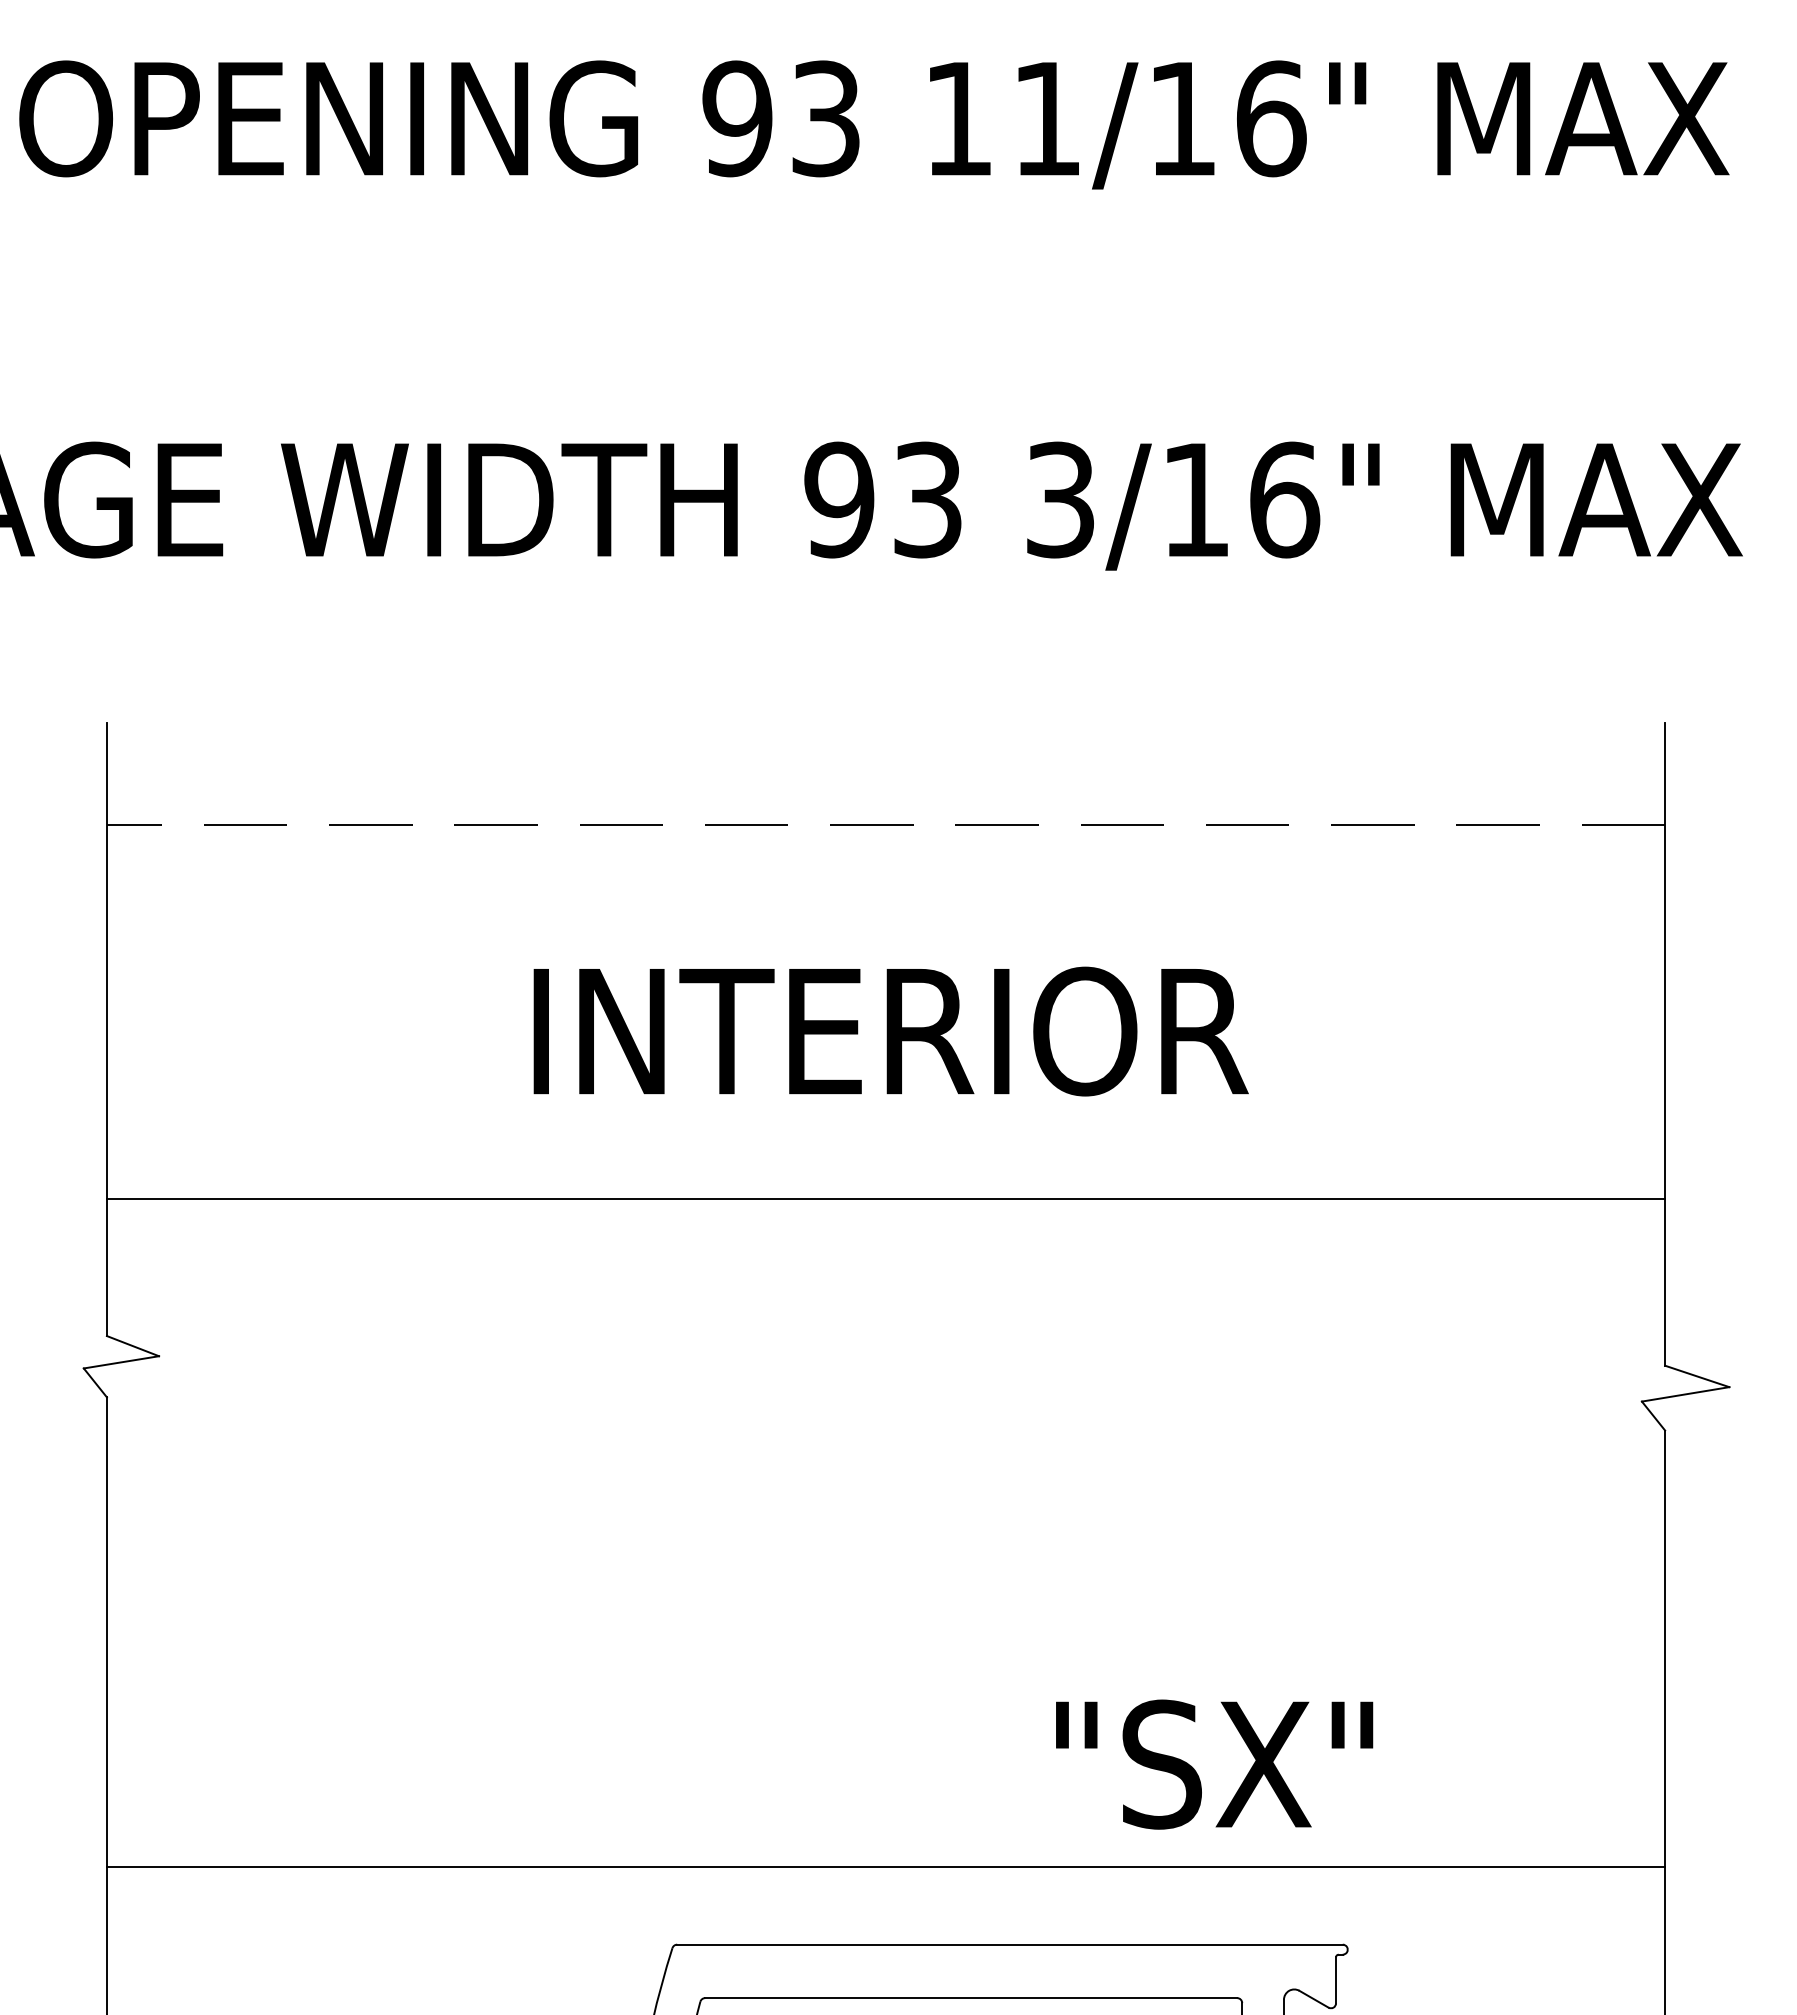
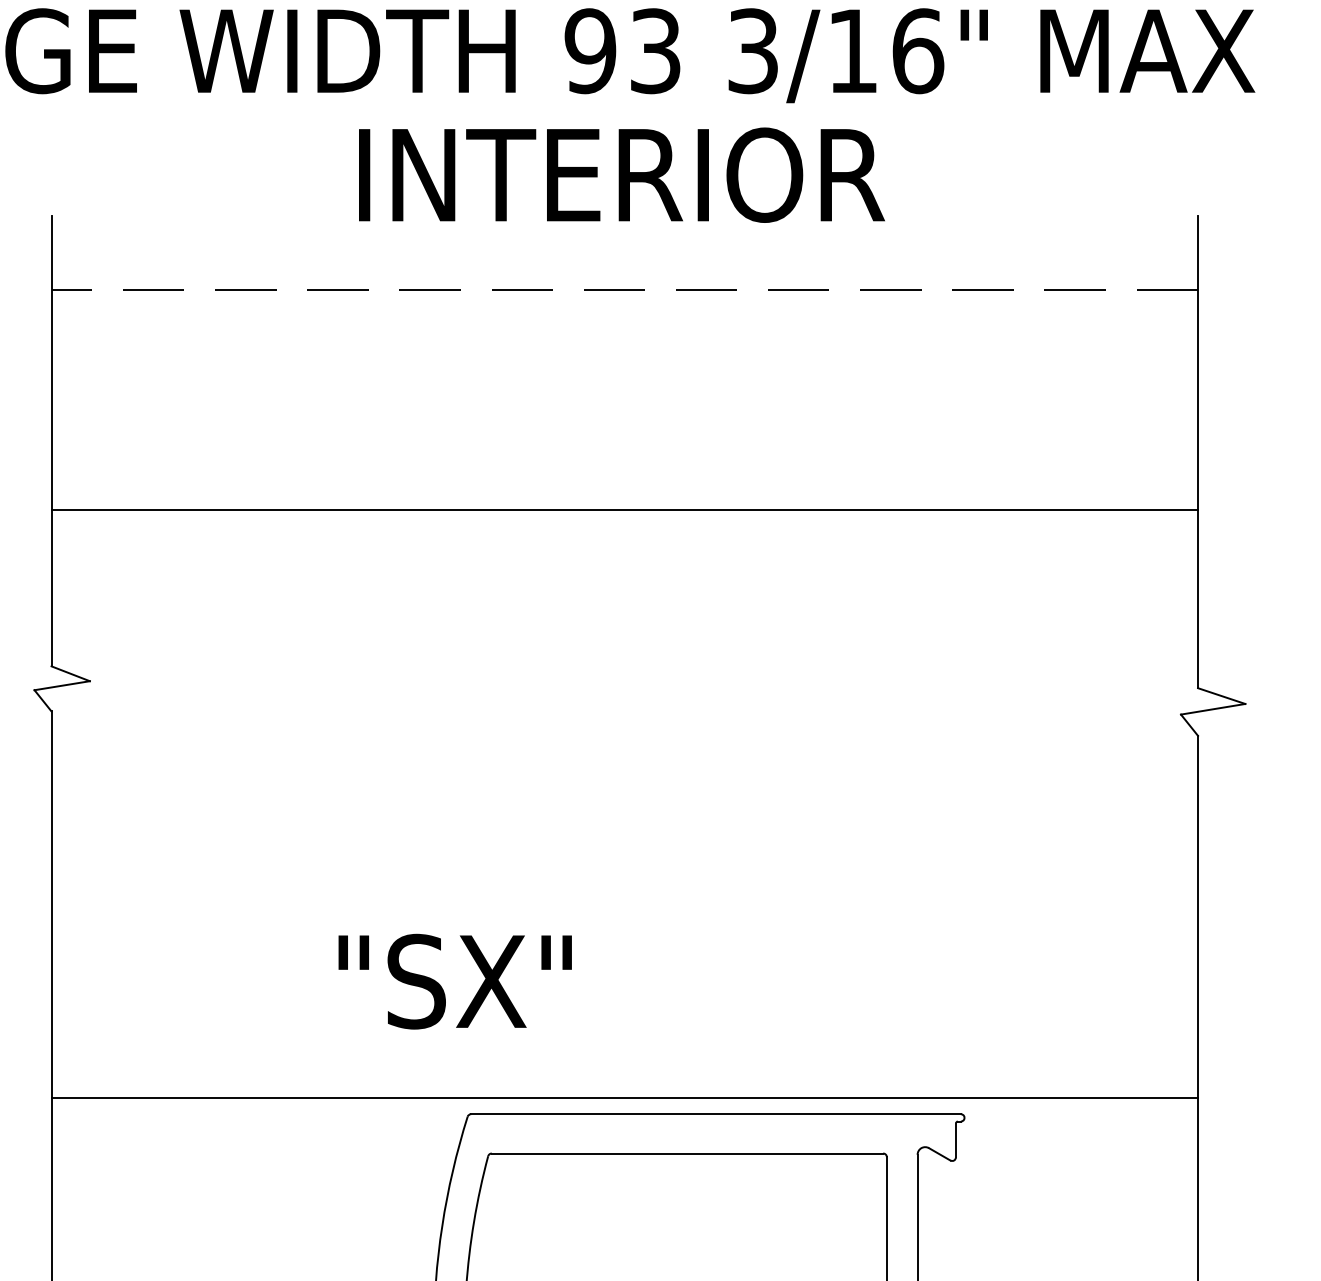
text: (890, 1031) -> (621, 175), moved
line: (885, 1198) -> (624, 509), moved
text: (1214, 1764) -> (455, 981), moved
line: (885, 1866) -> (624, 1097), moved

